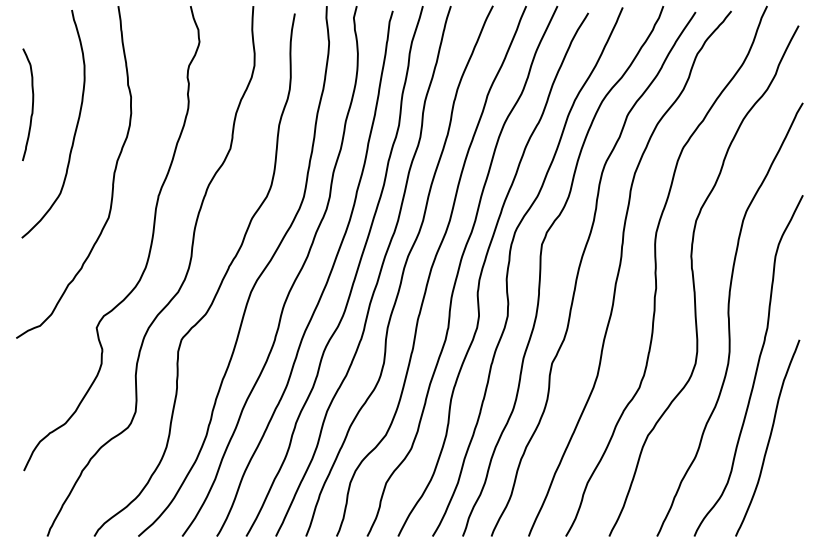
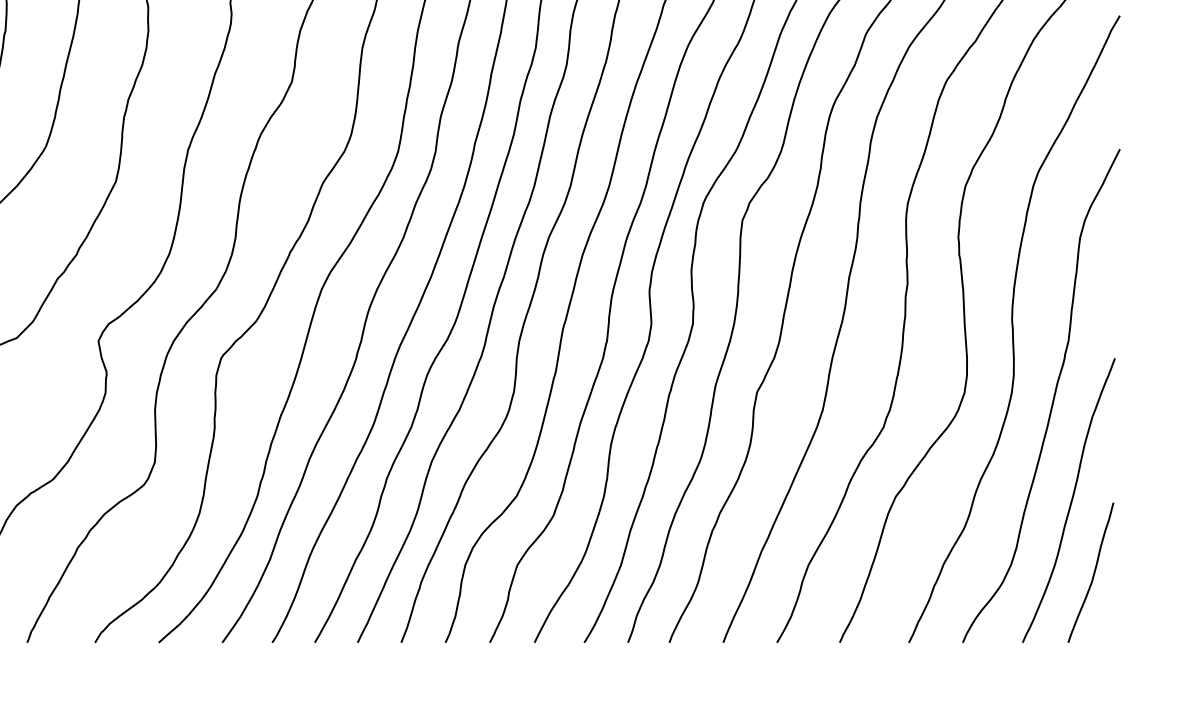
curve: (784, 487) -> (1093, 571), added

